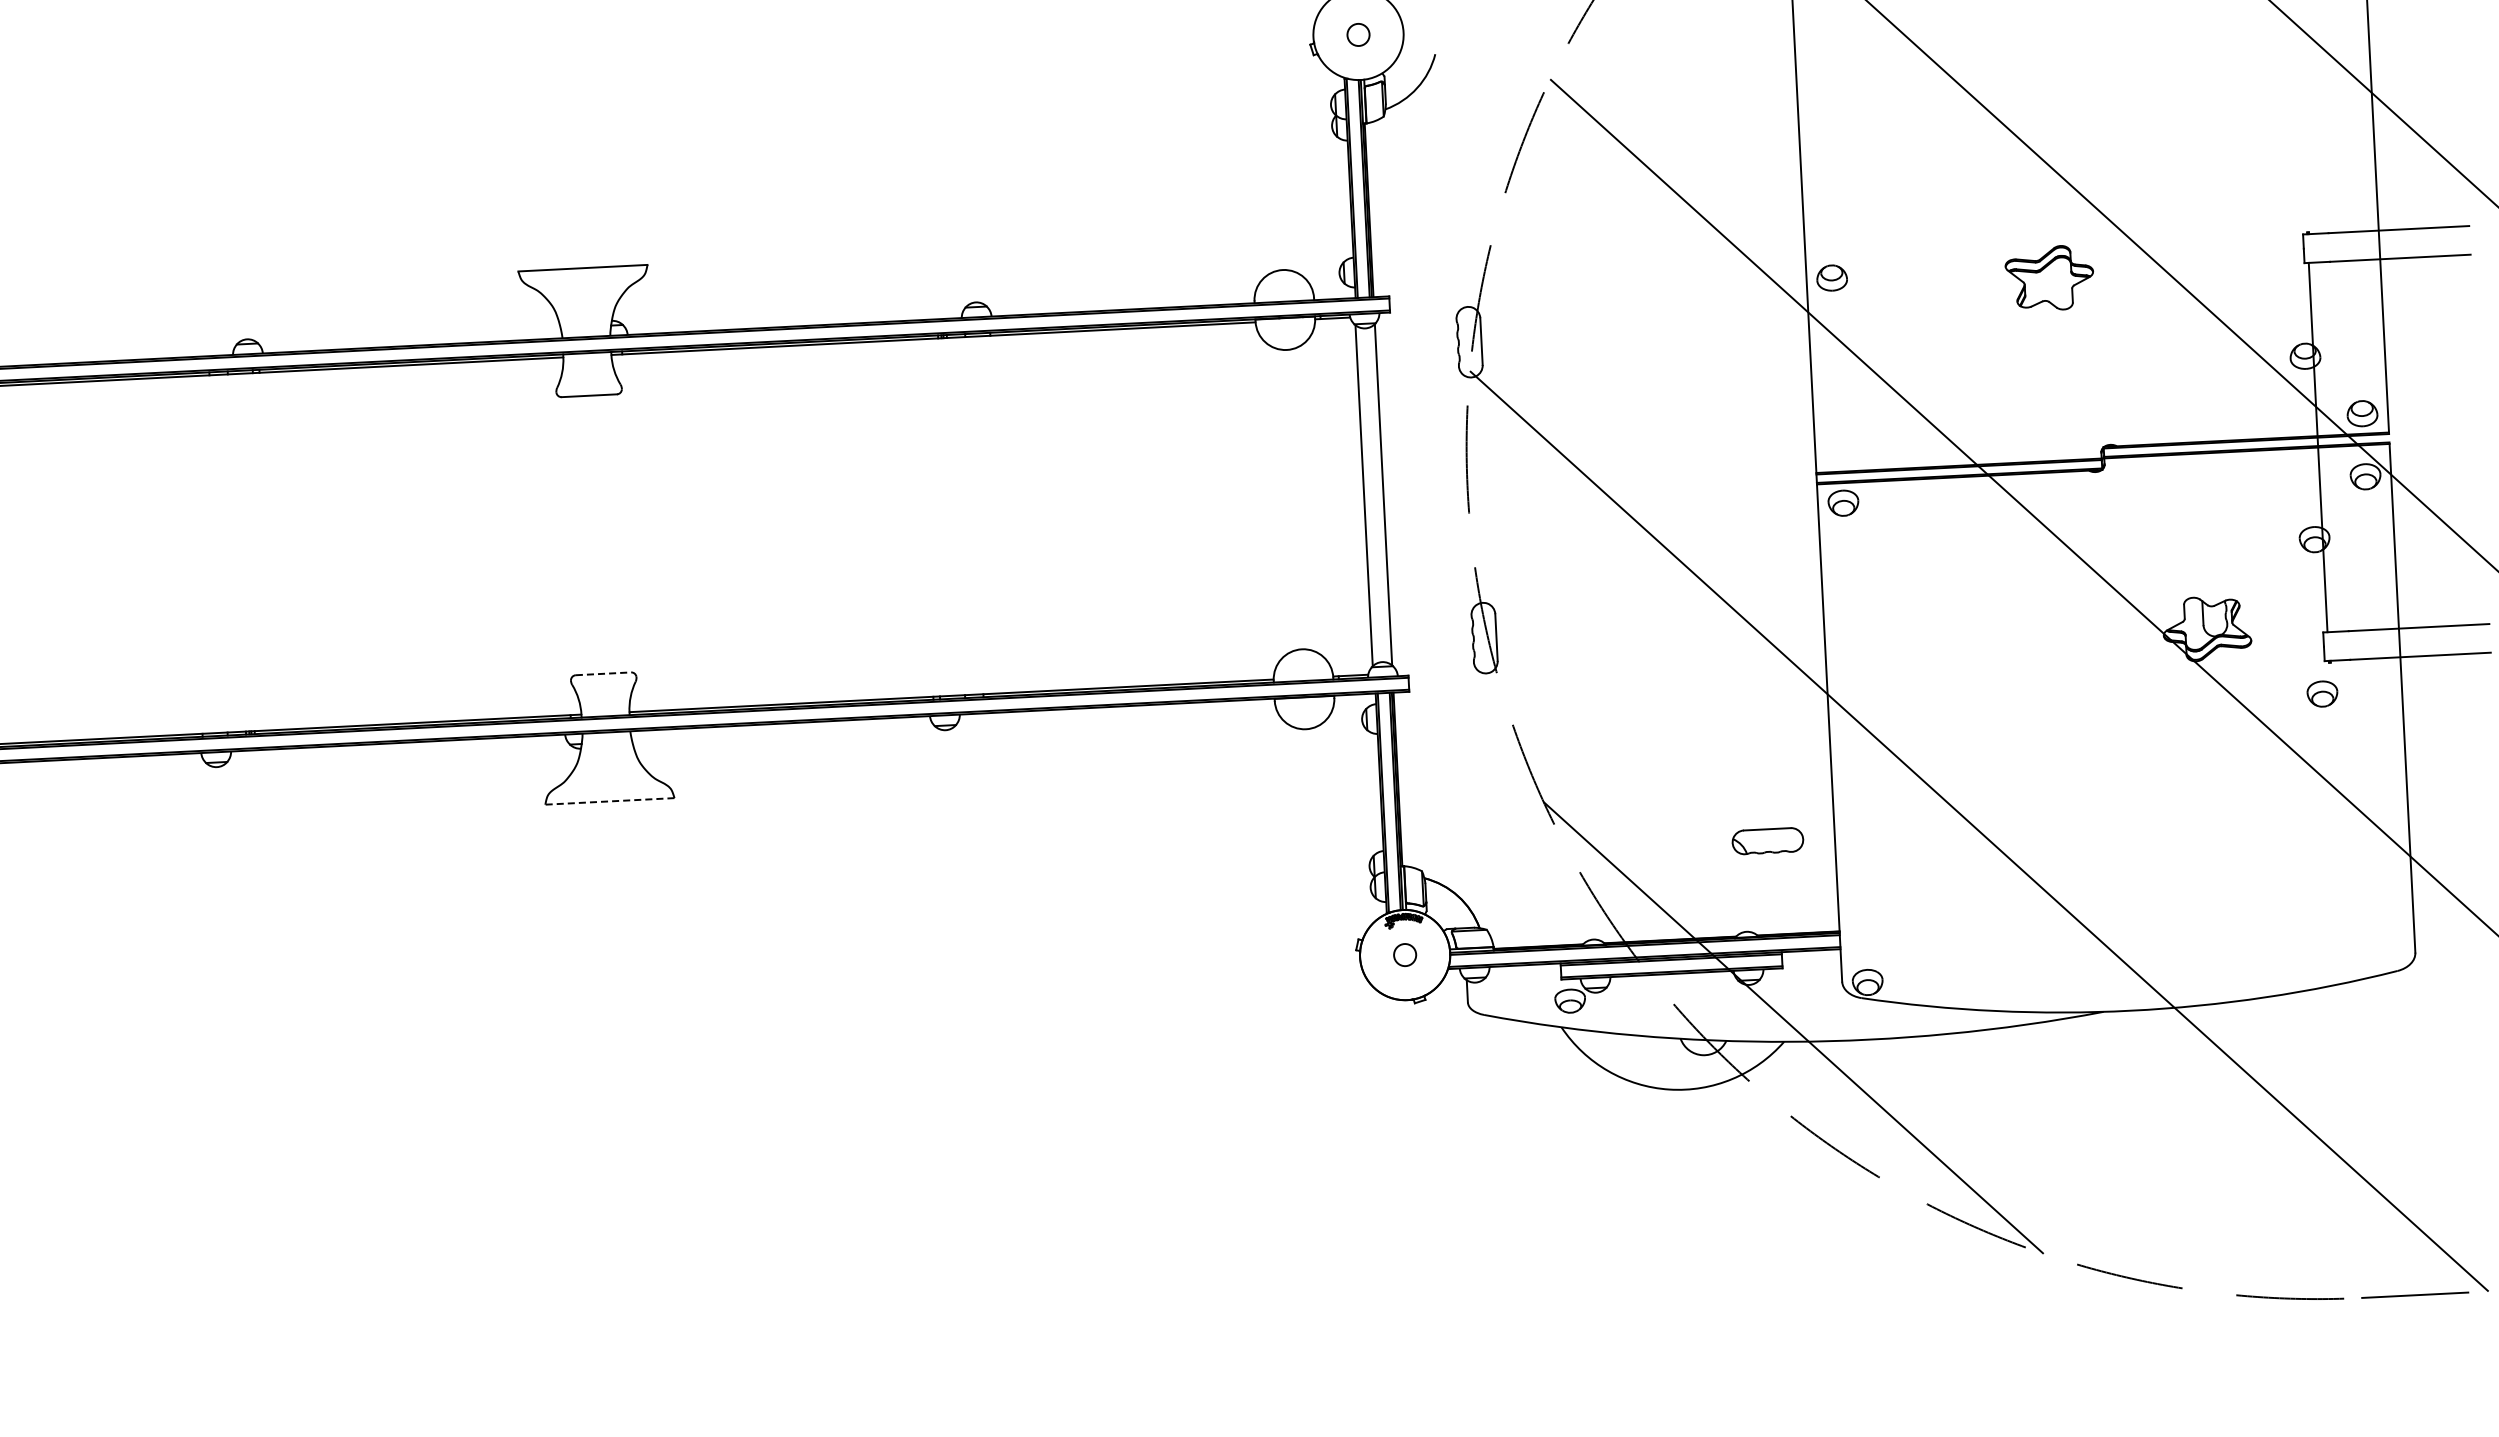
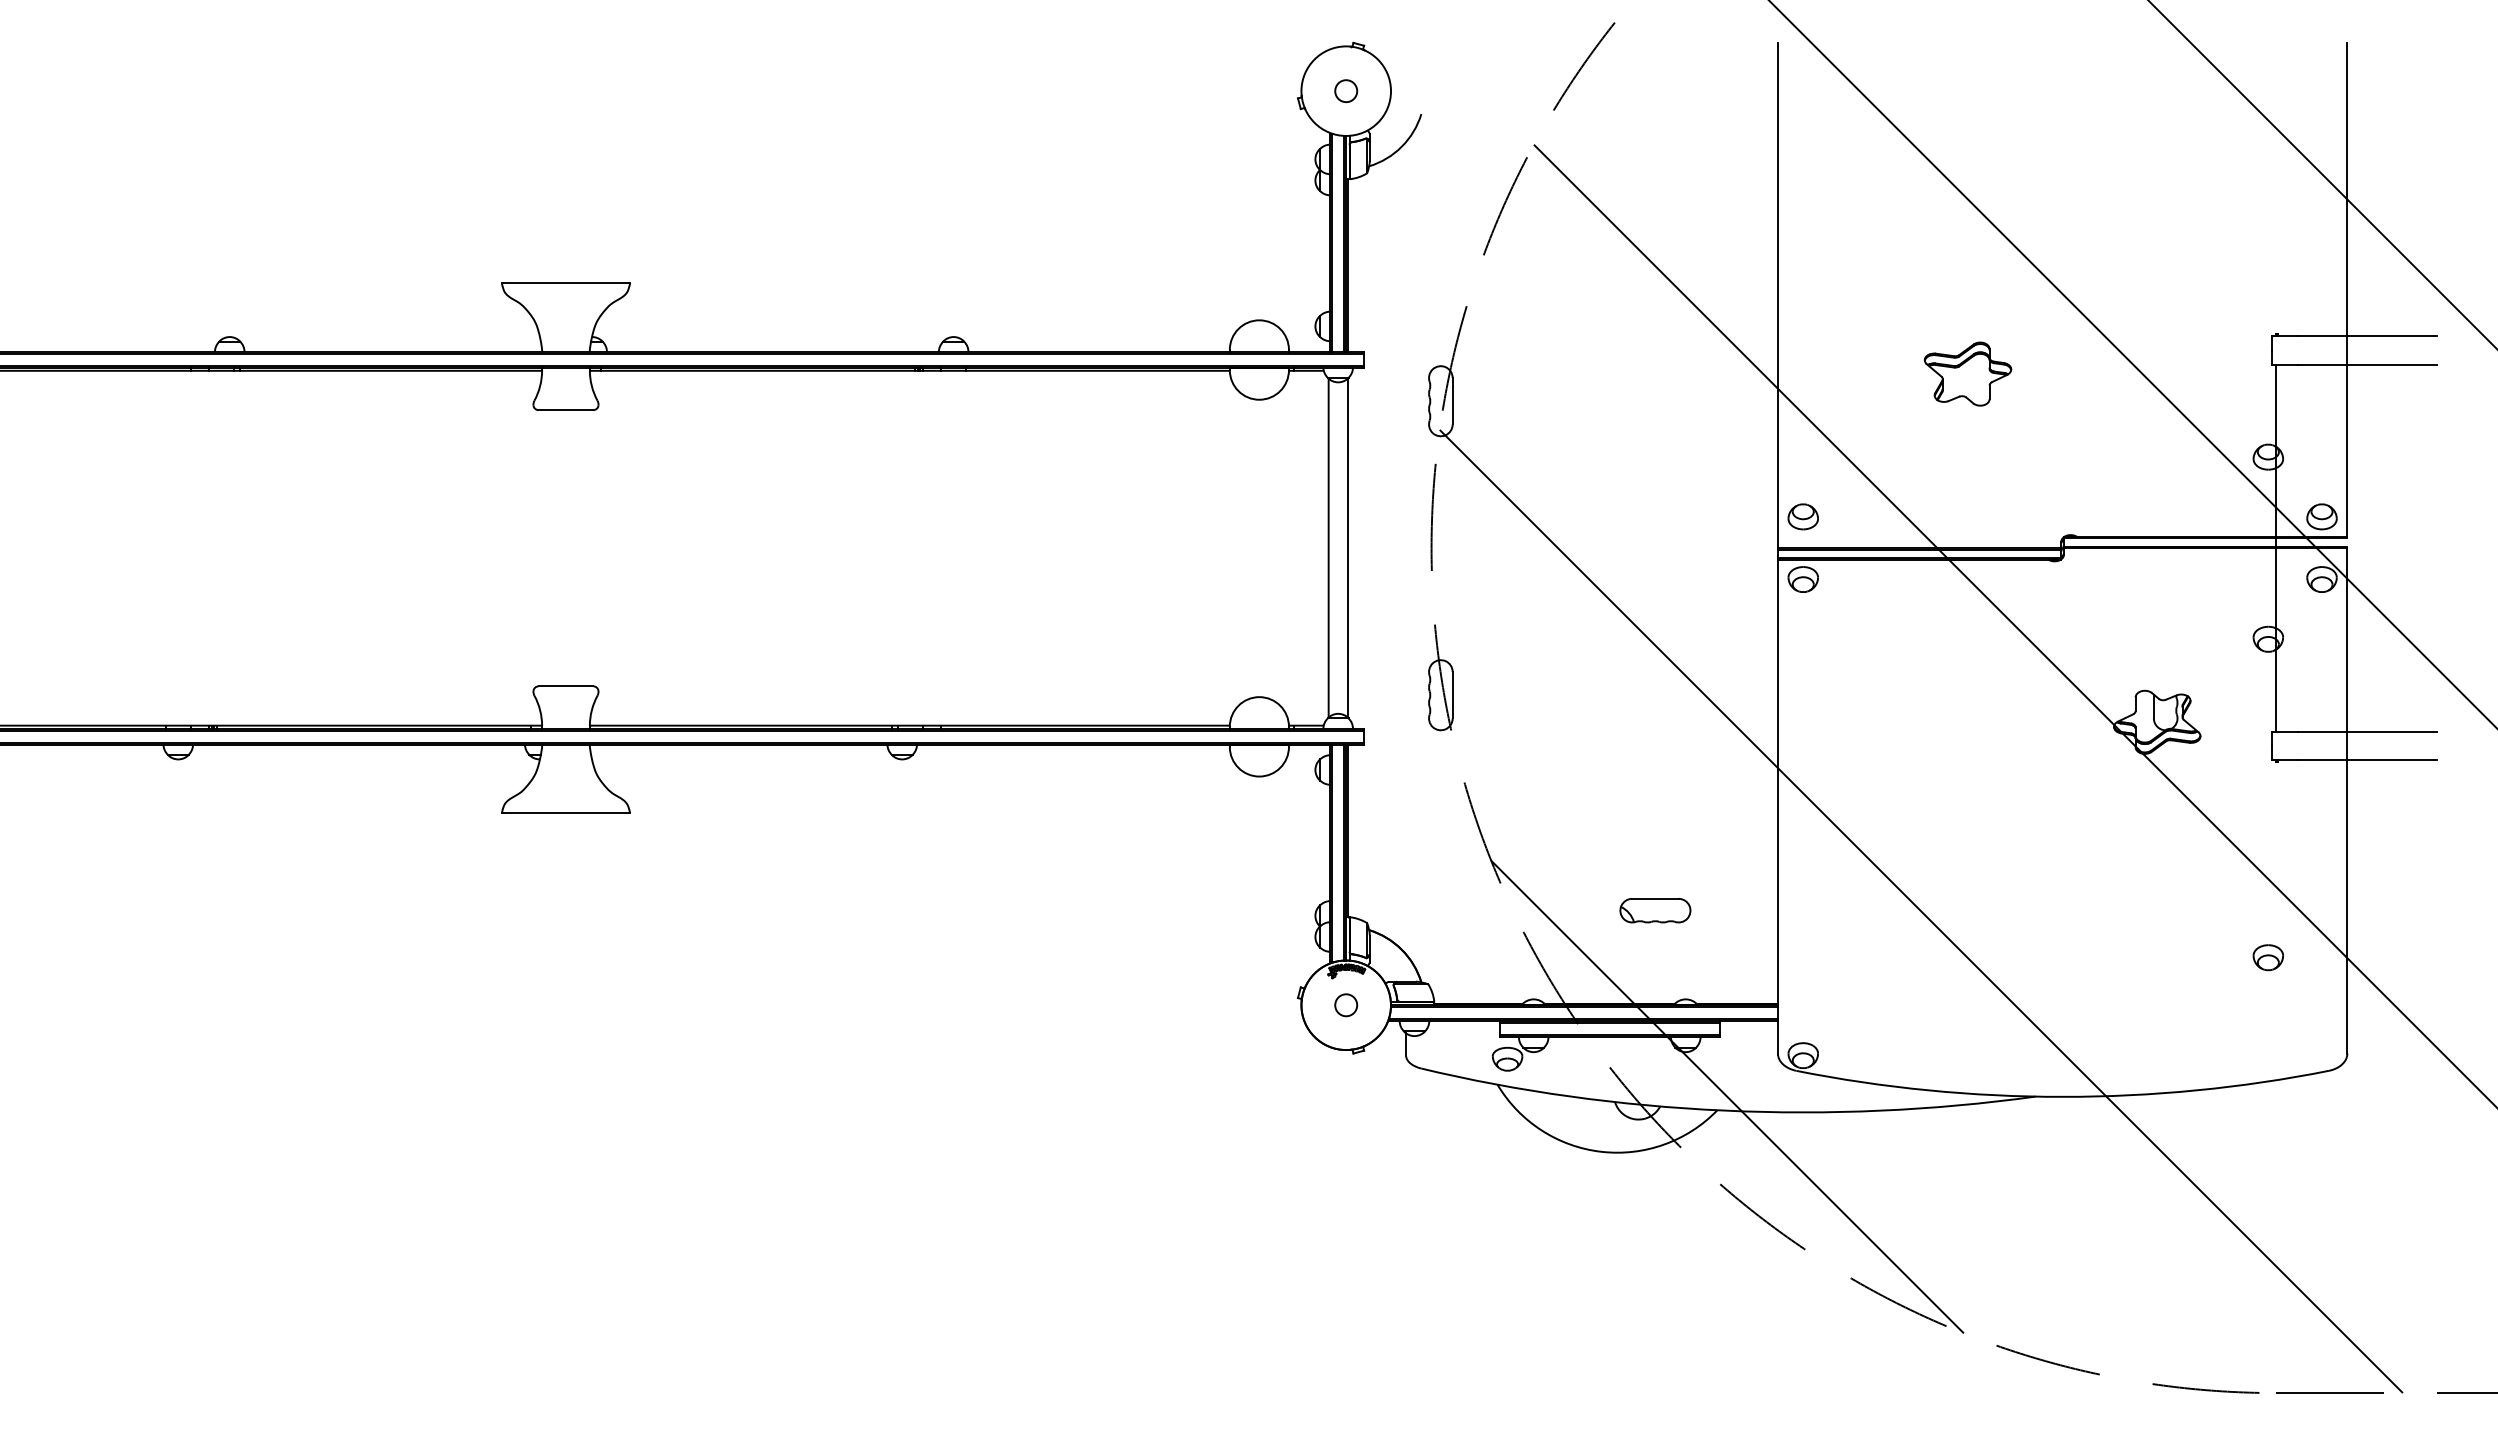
part: (1831, 277) -> (1802, 516), moved
part: (2049, 277) -> (1967, 373), moved
line: (604, 673) -> (566, 686), dashed -> solid
part: (2321, 693) -> (2267, 957), moved
line: (609, 801) -> (565, 813), dashed -> solid
part: (1767, 841) -> (1655, 910), moved

